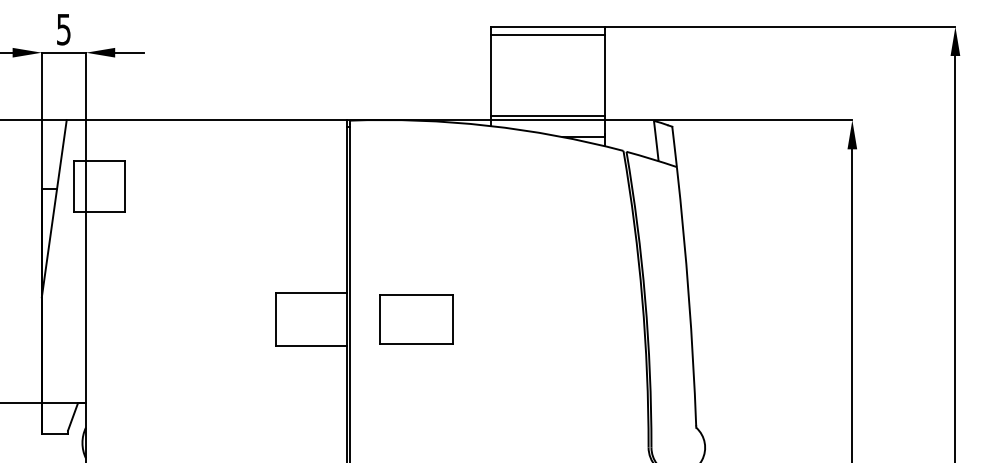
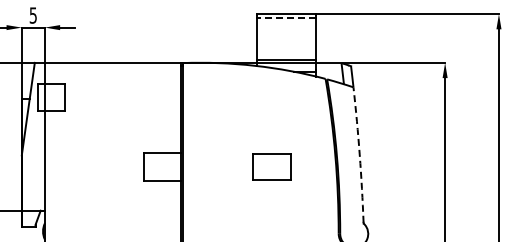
line: (548, 35) -> (286, 18), solid -> dashed
arc: (688, 295) -> (359, 154), solid -> dashed
part: (414, 318) -> (271, 166), moved

